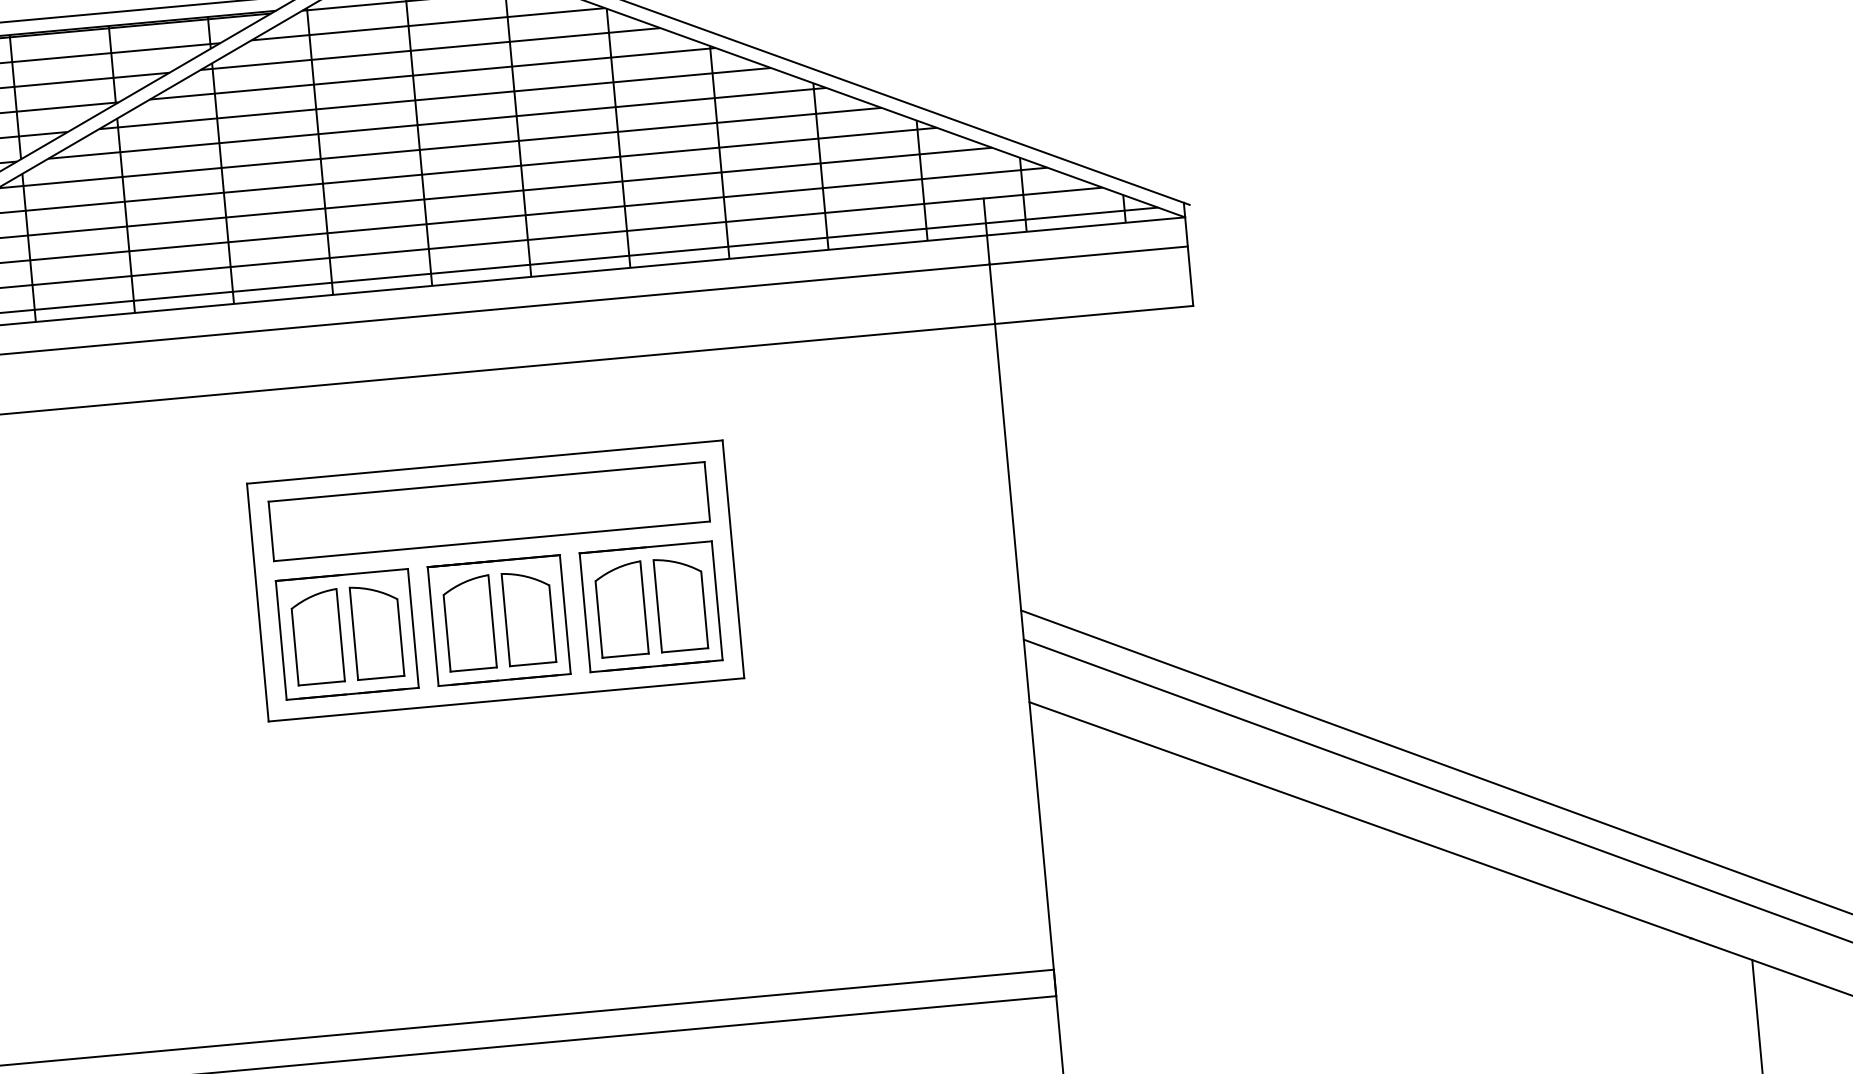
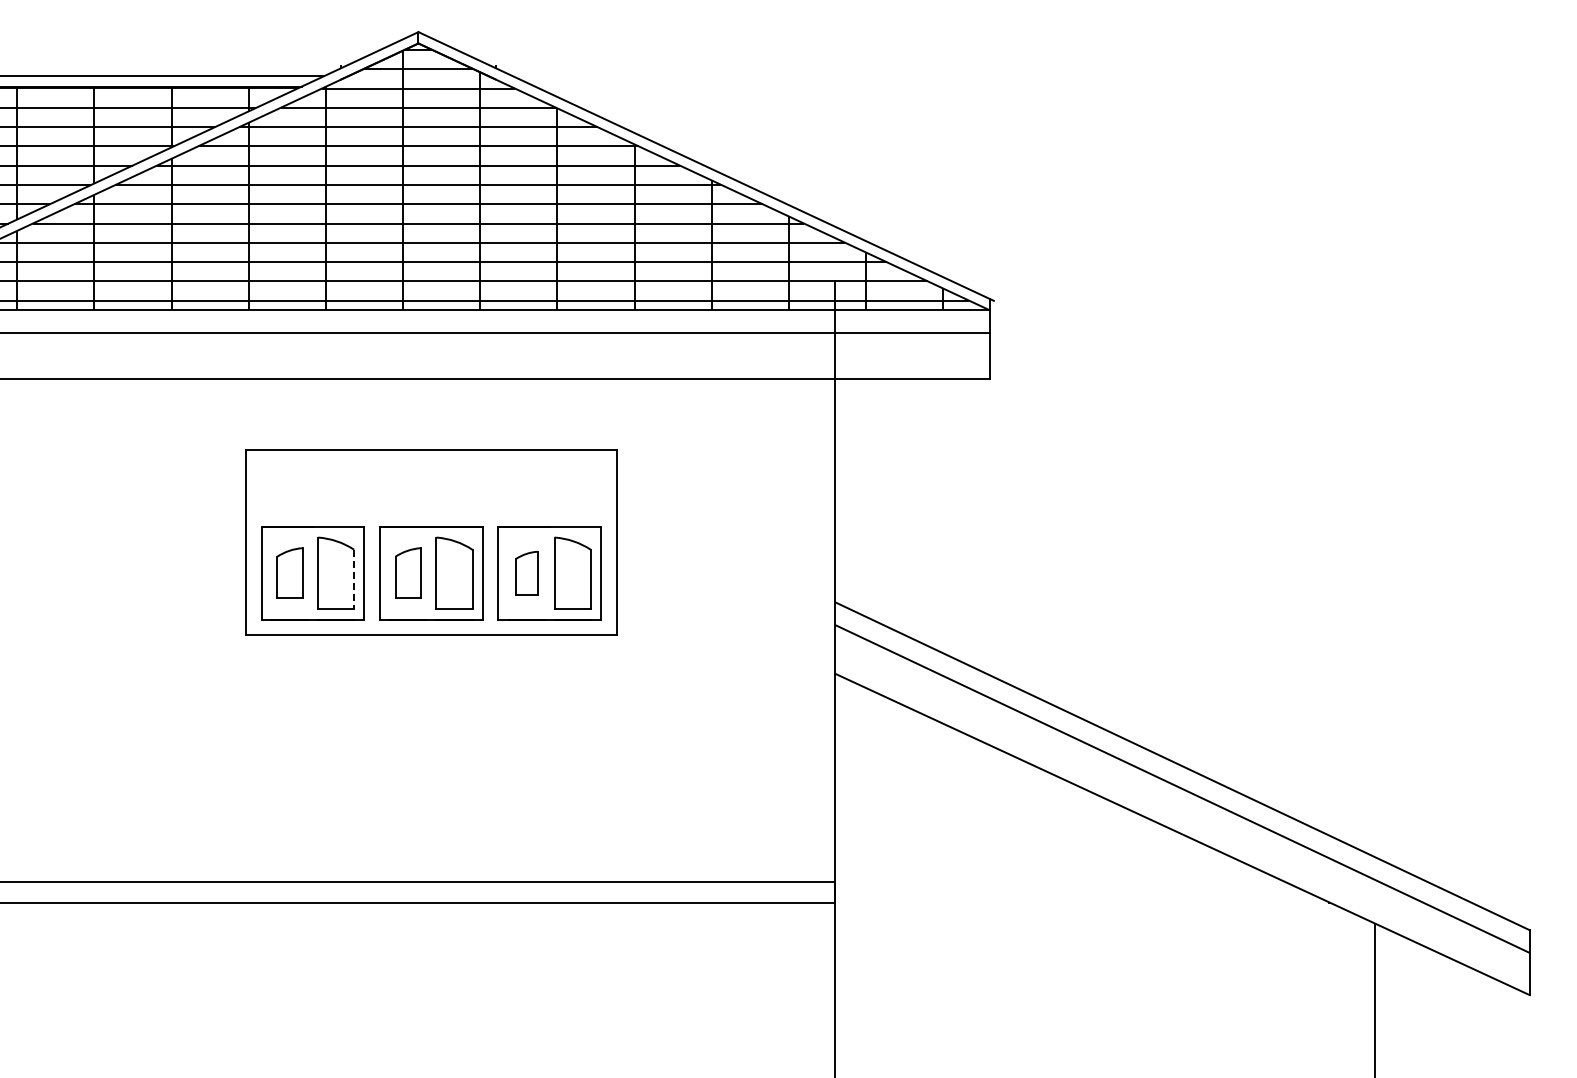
part: (489, 511) -> (431, 488), removed
part: (621, 608) -> (526, 572), size x0.6
part: (468, 622) -> (407, 572), size x0.7
part: (317, 636) -> (289, 572), size x0.7
line: (401, 637) -> (354, 579), solid -> dashed

